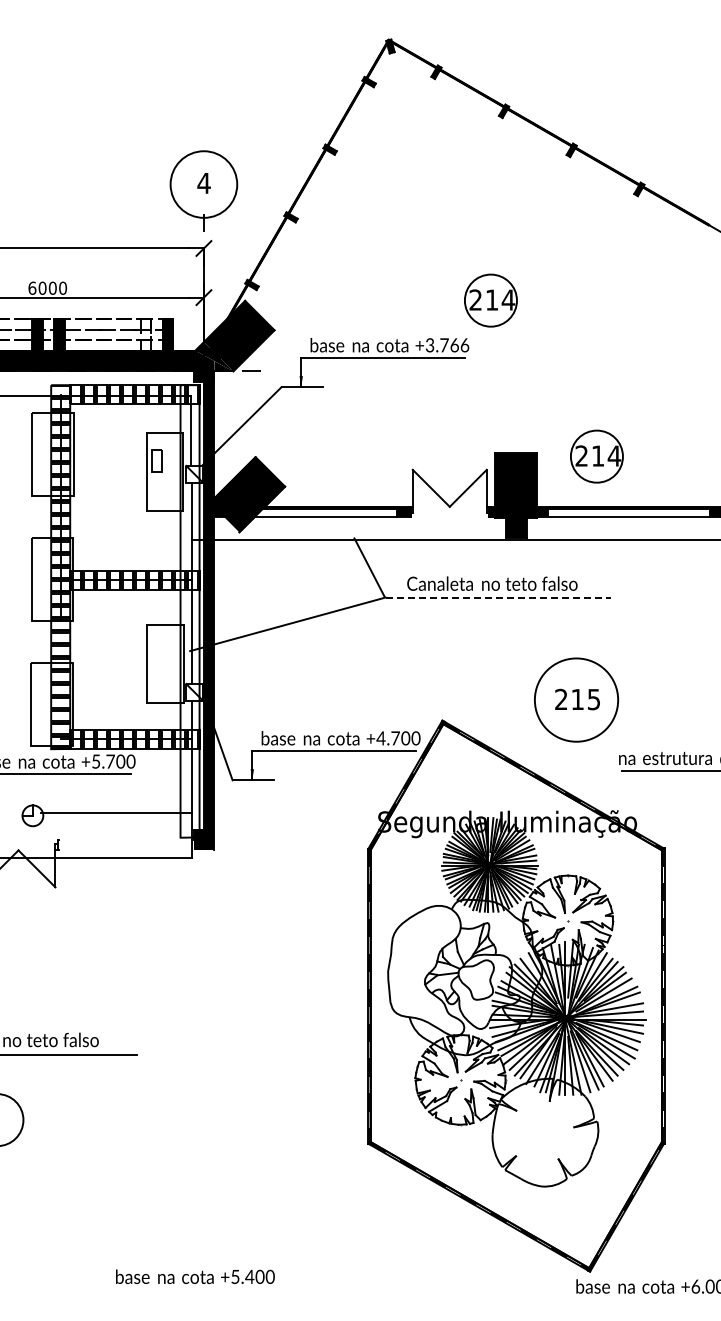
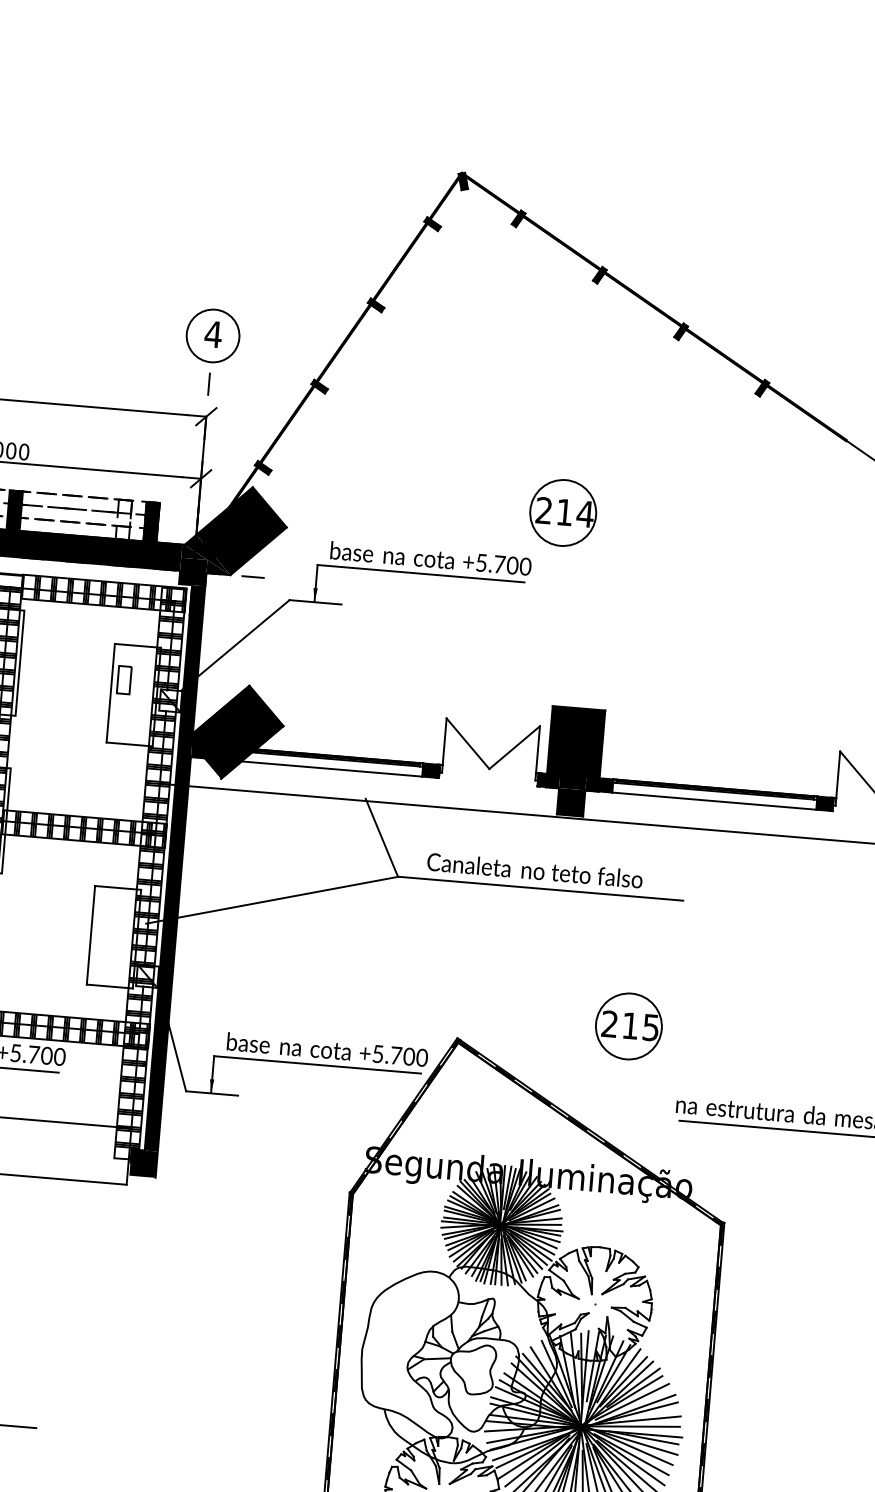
circle: (203, 184) -> (212, 335), size x0.62
text: (447, 345) -> (503, 565), +3.766 -> +5.700
part: (596, 456) -> (679, 721), removed
line: (498, 597) -> (541, 888), dashed -> solid
hatch: (189, 606) -> (150, 867), added
circle: (576, 700) -> (628, 1026), size x0.62
text: (380, 738) -> (377, 1054), +4.700 -> +5.700

